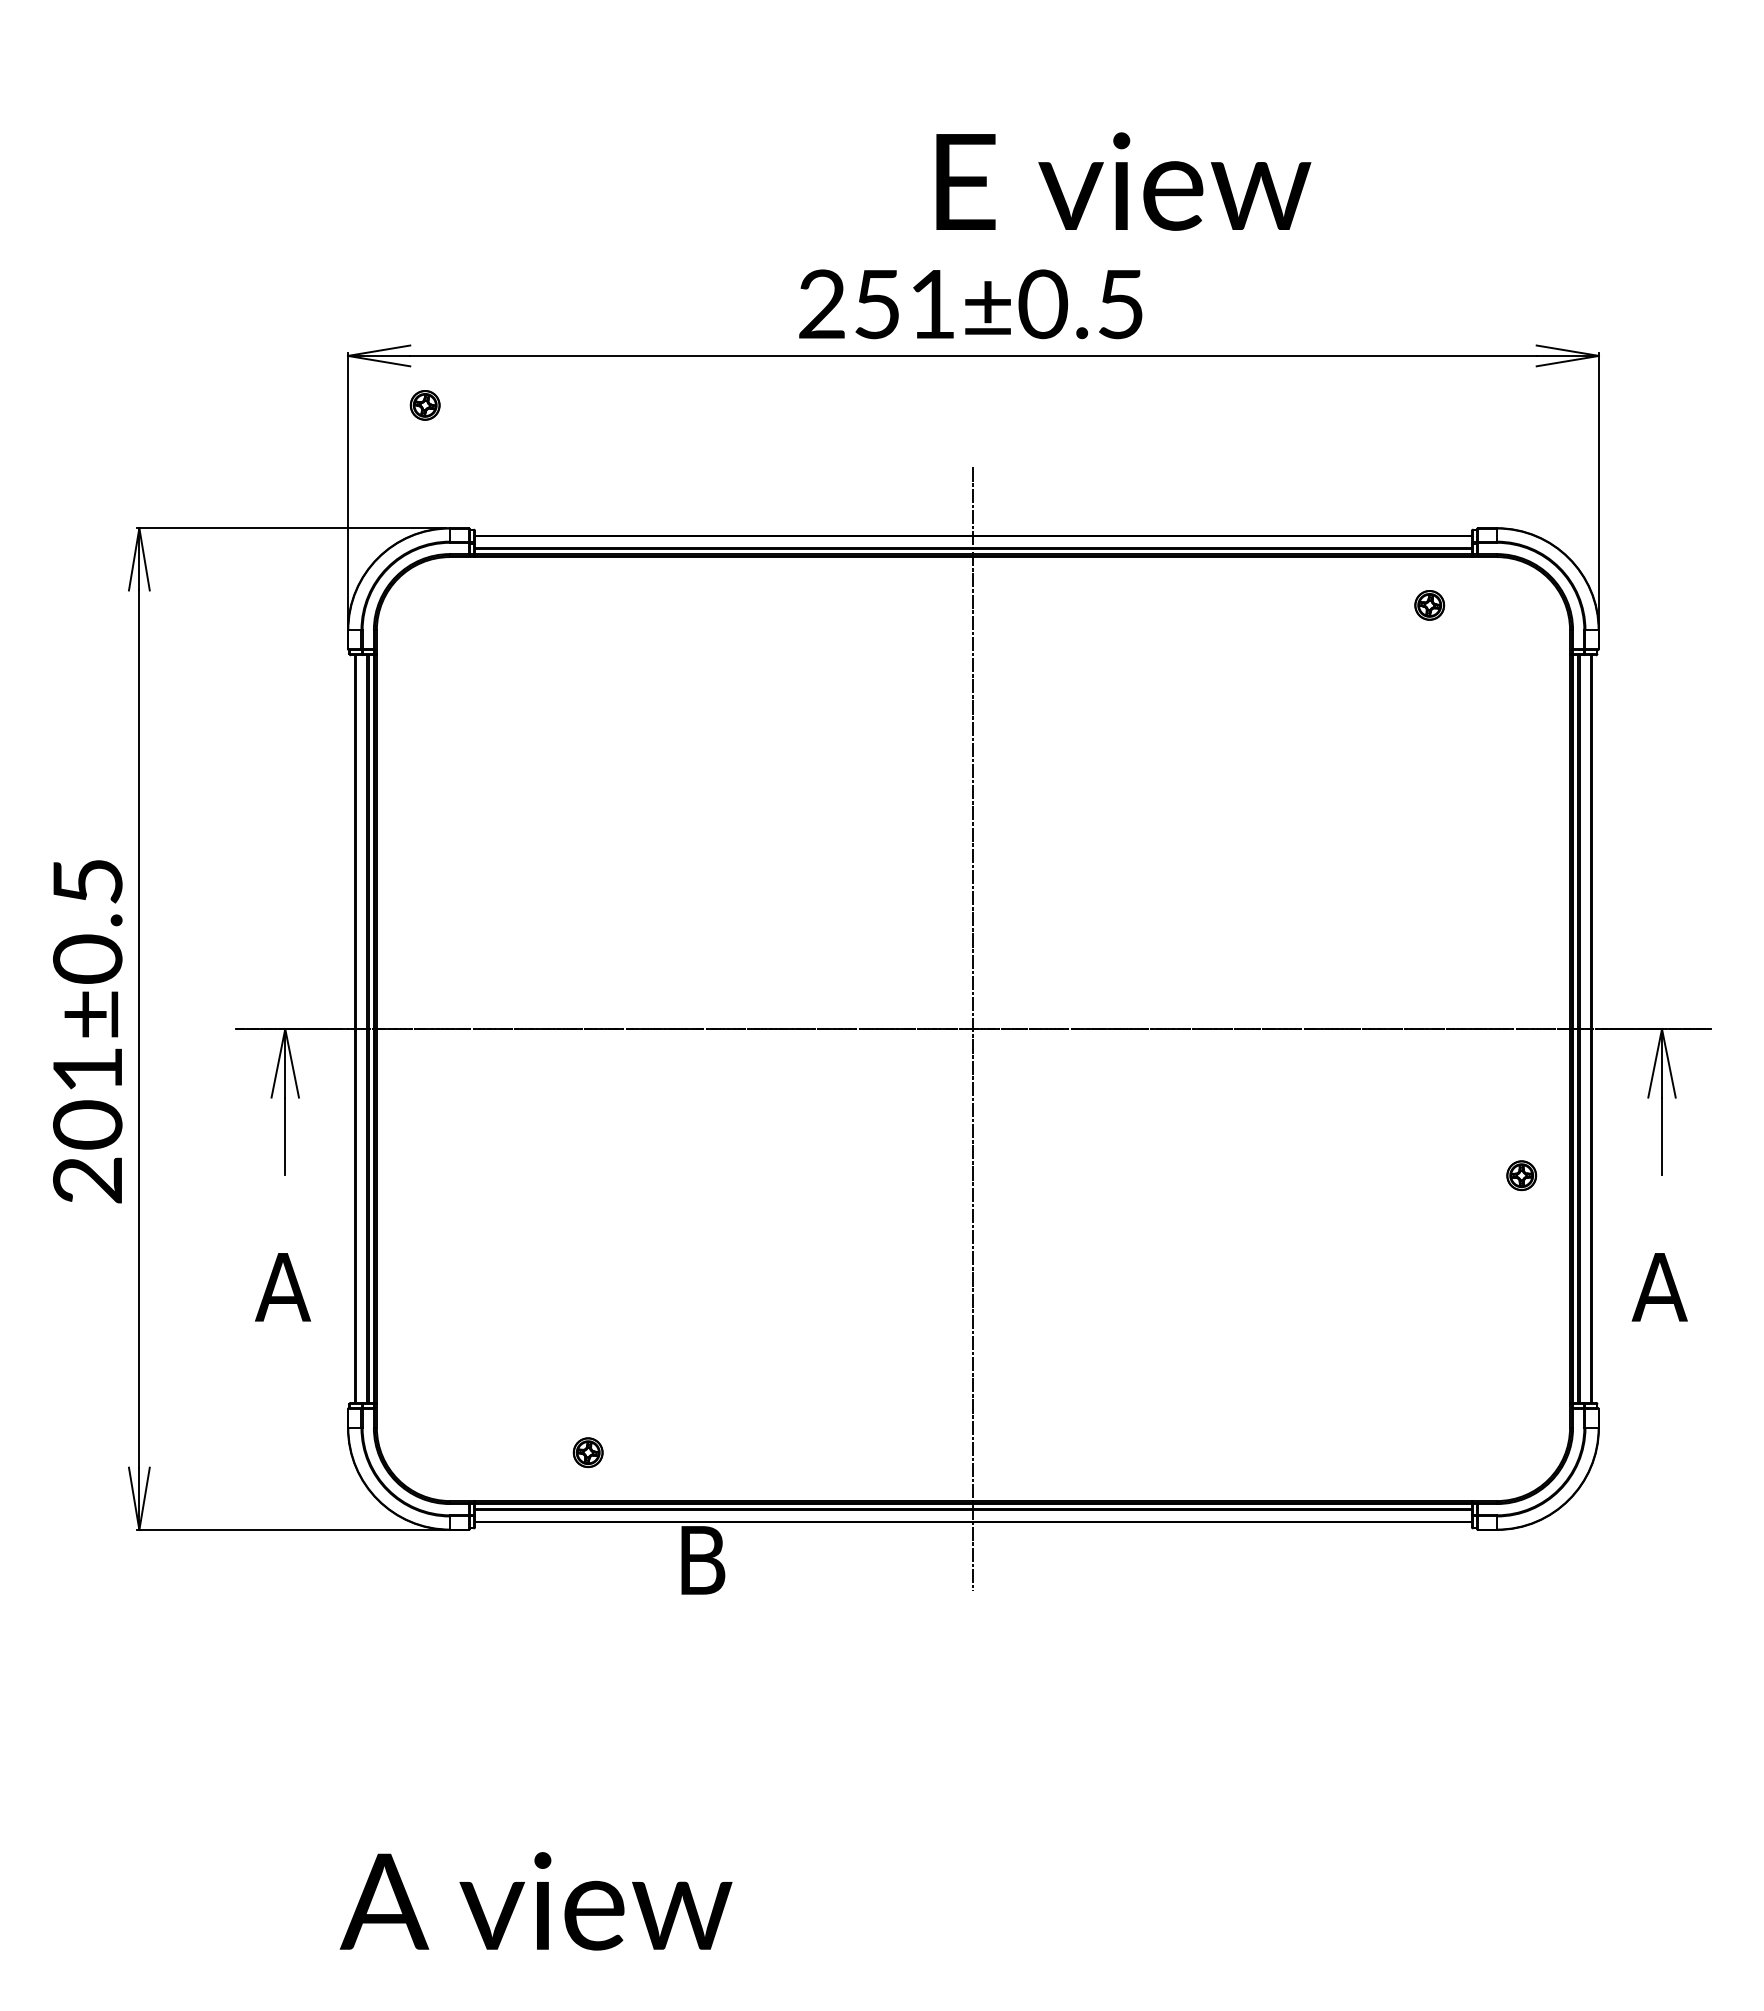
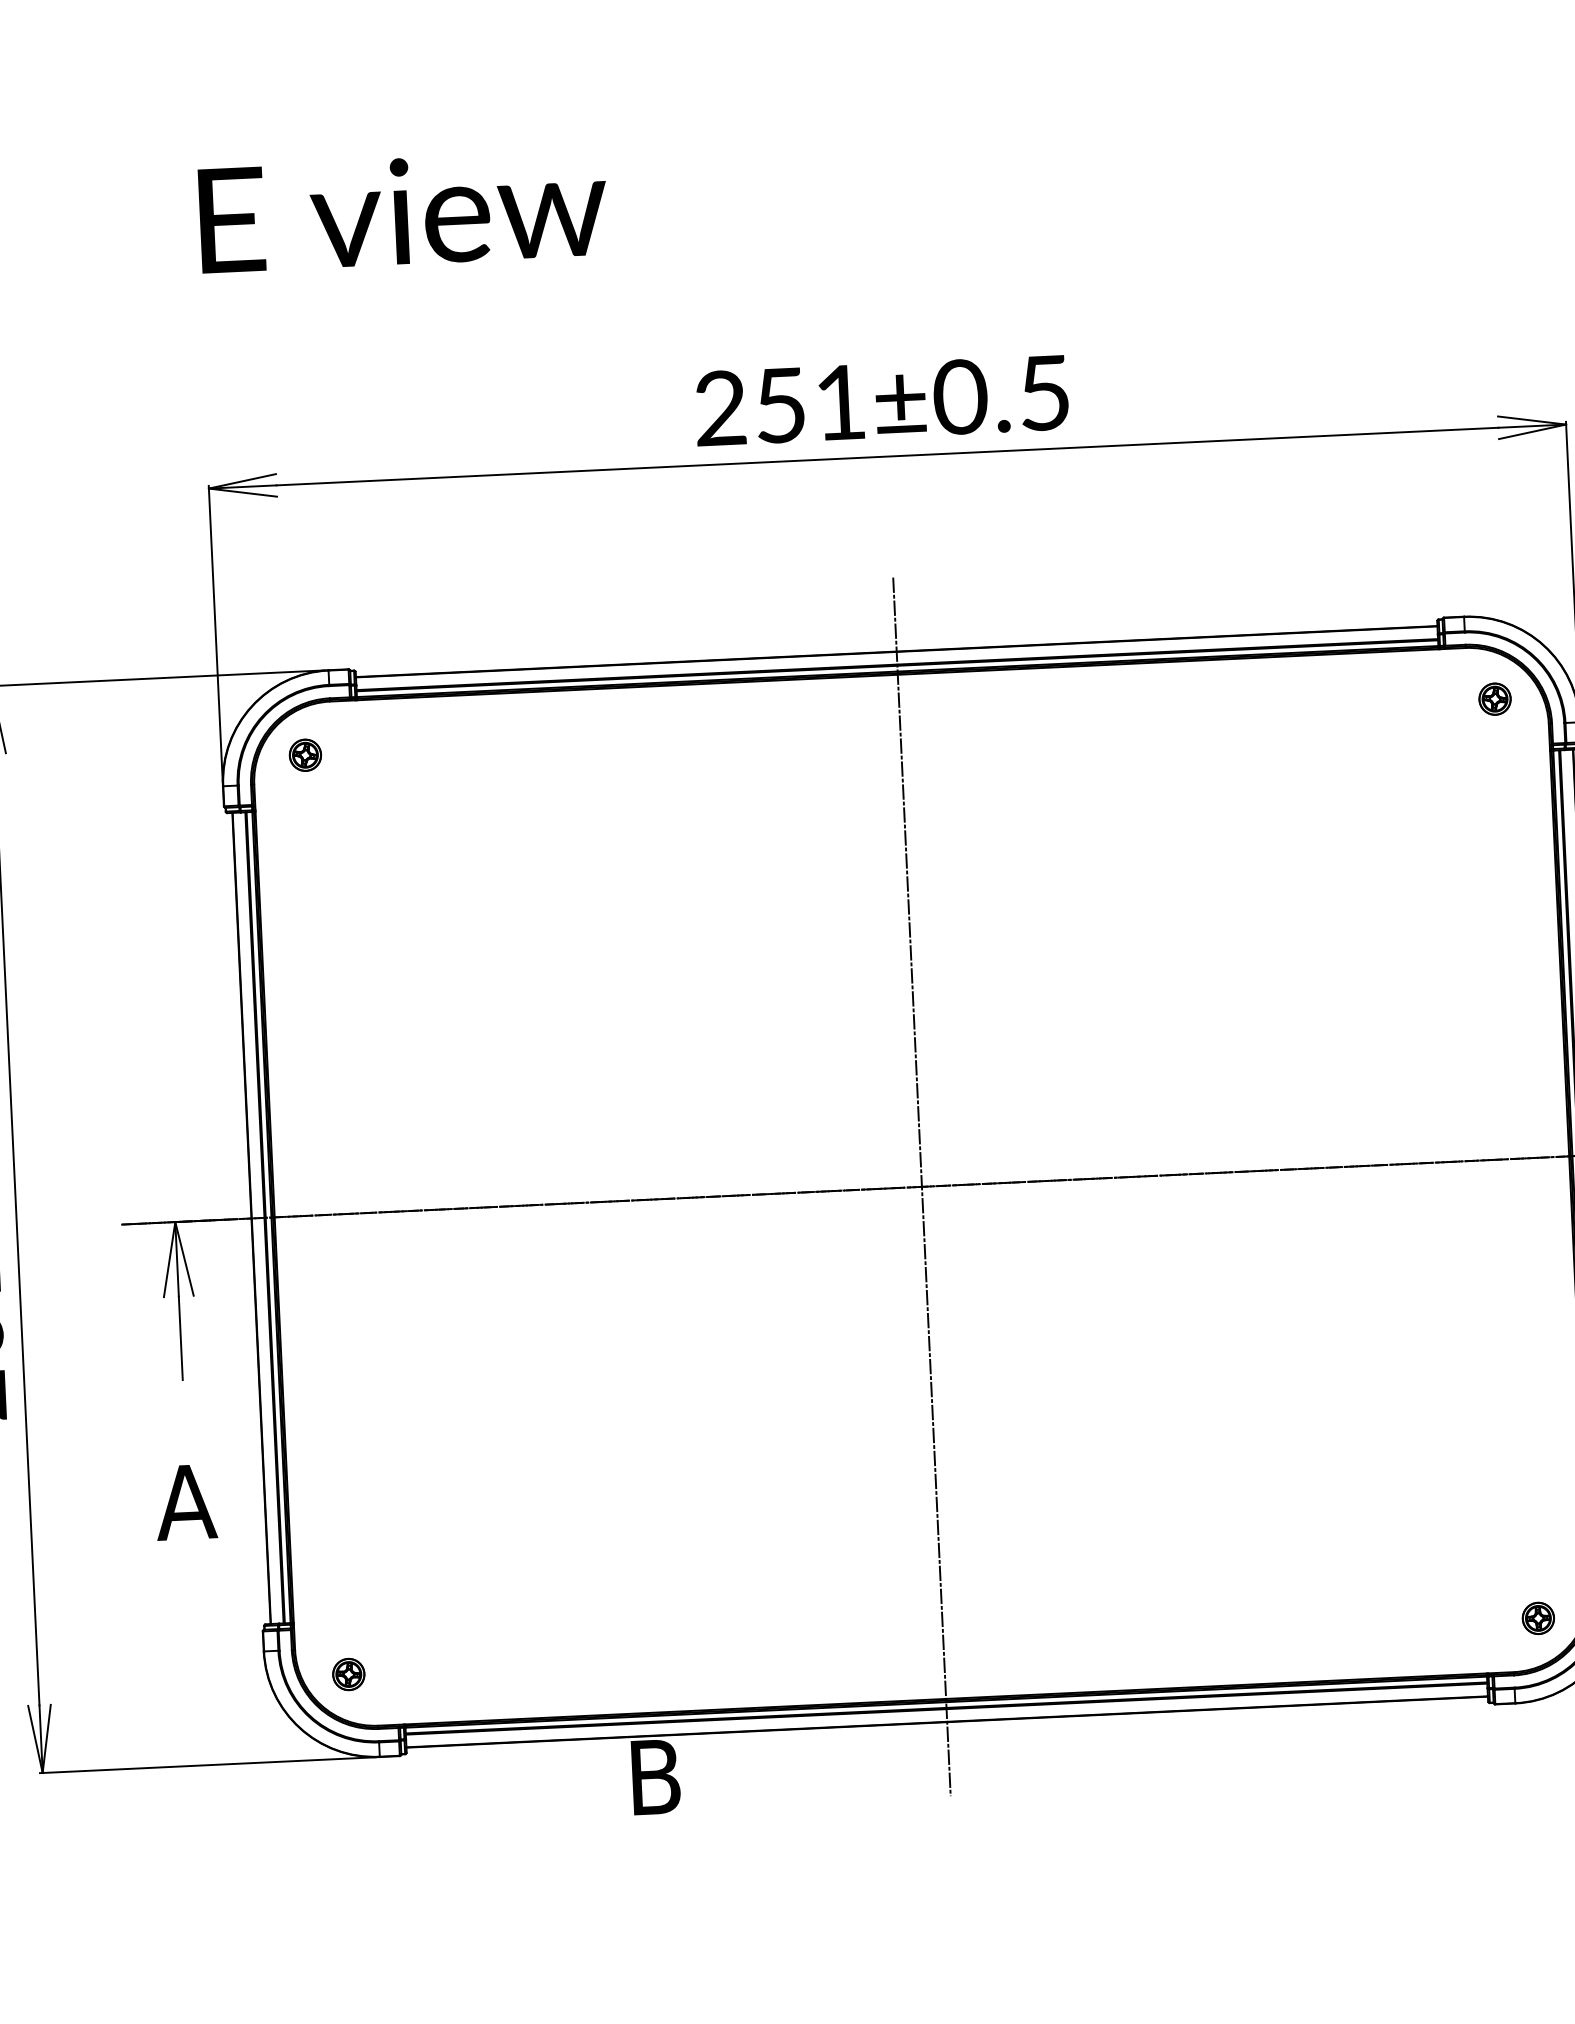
text: (1123, 181) -> (403, 211), moved
part: (424, 405) -> (304, 755), moved
part: (1429, 605) -> (1494, 699), moved
part: (1521, 1175) -> (1538, 1618), moved
part: (587, 1452) -> (348, 1674), moved

